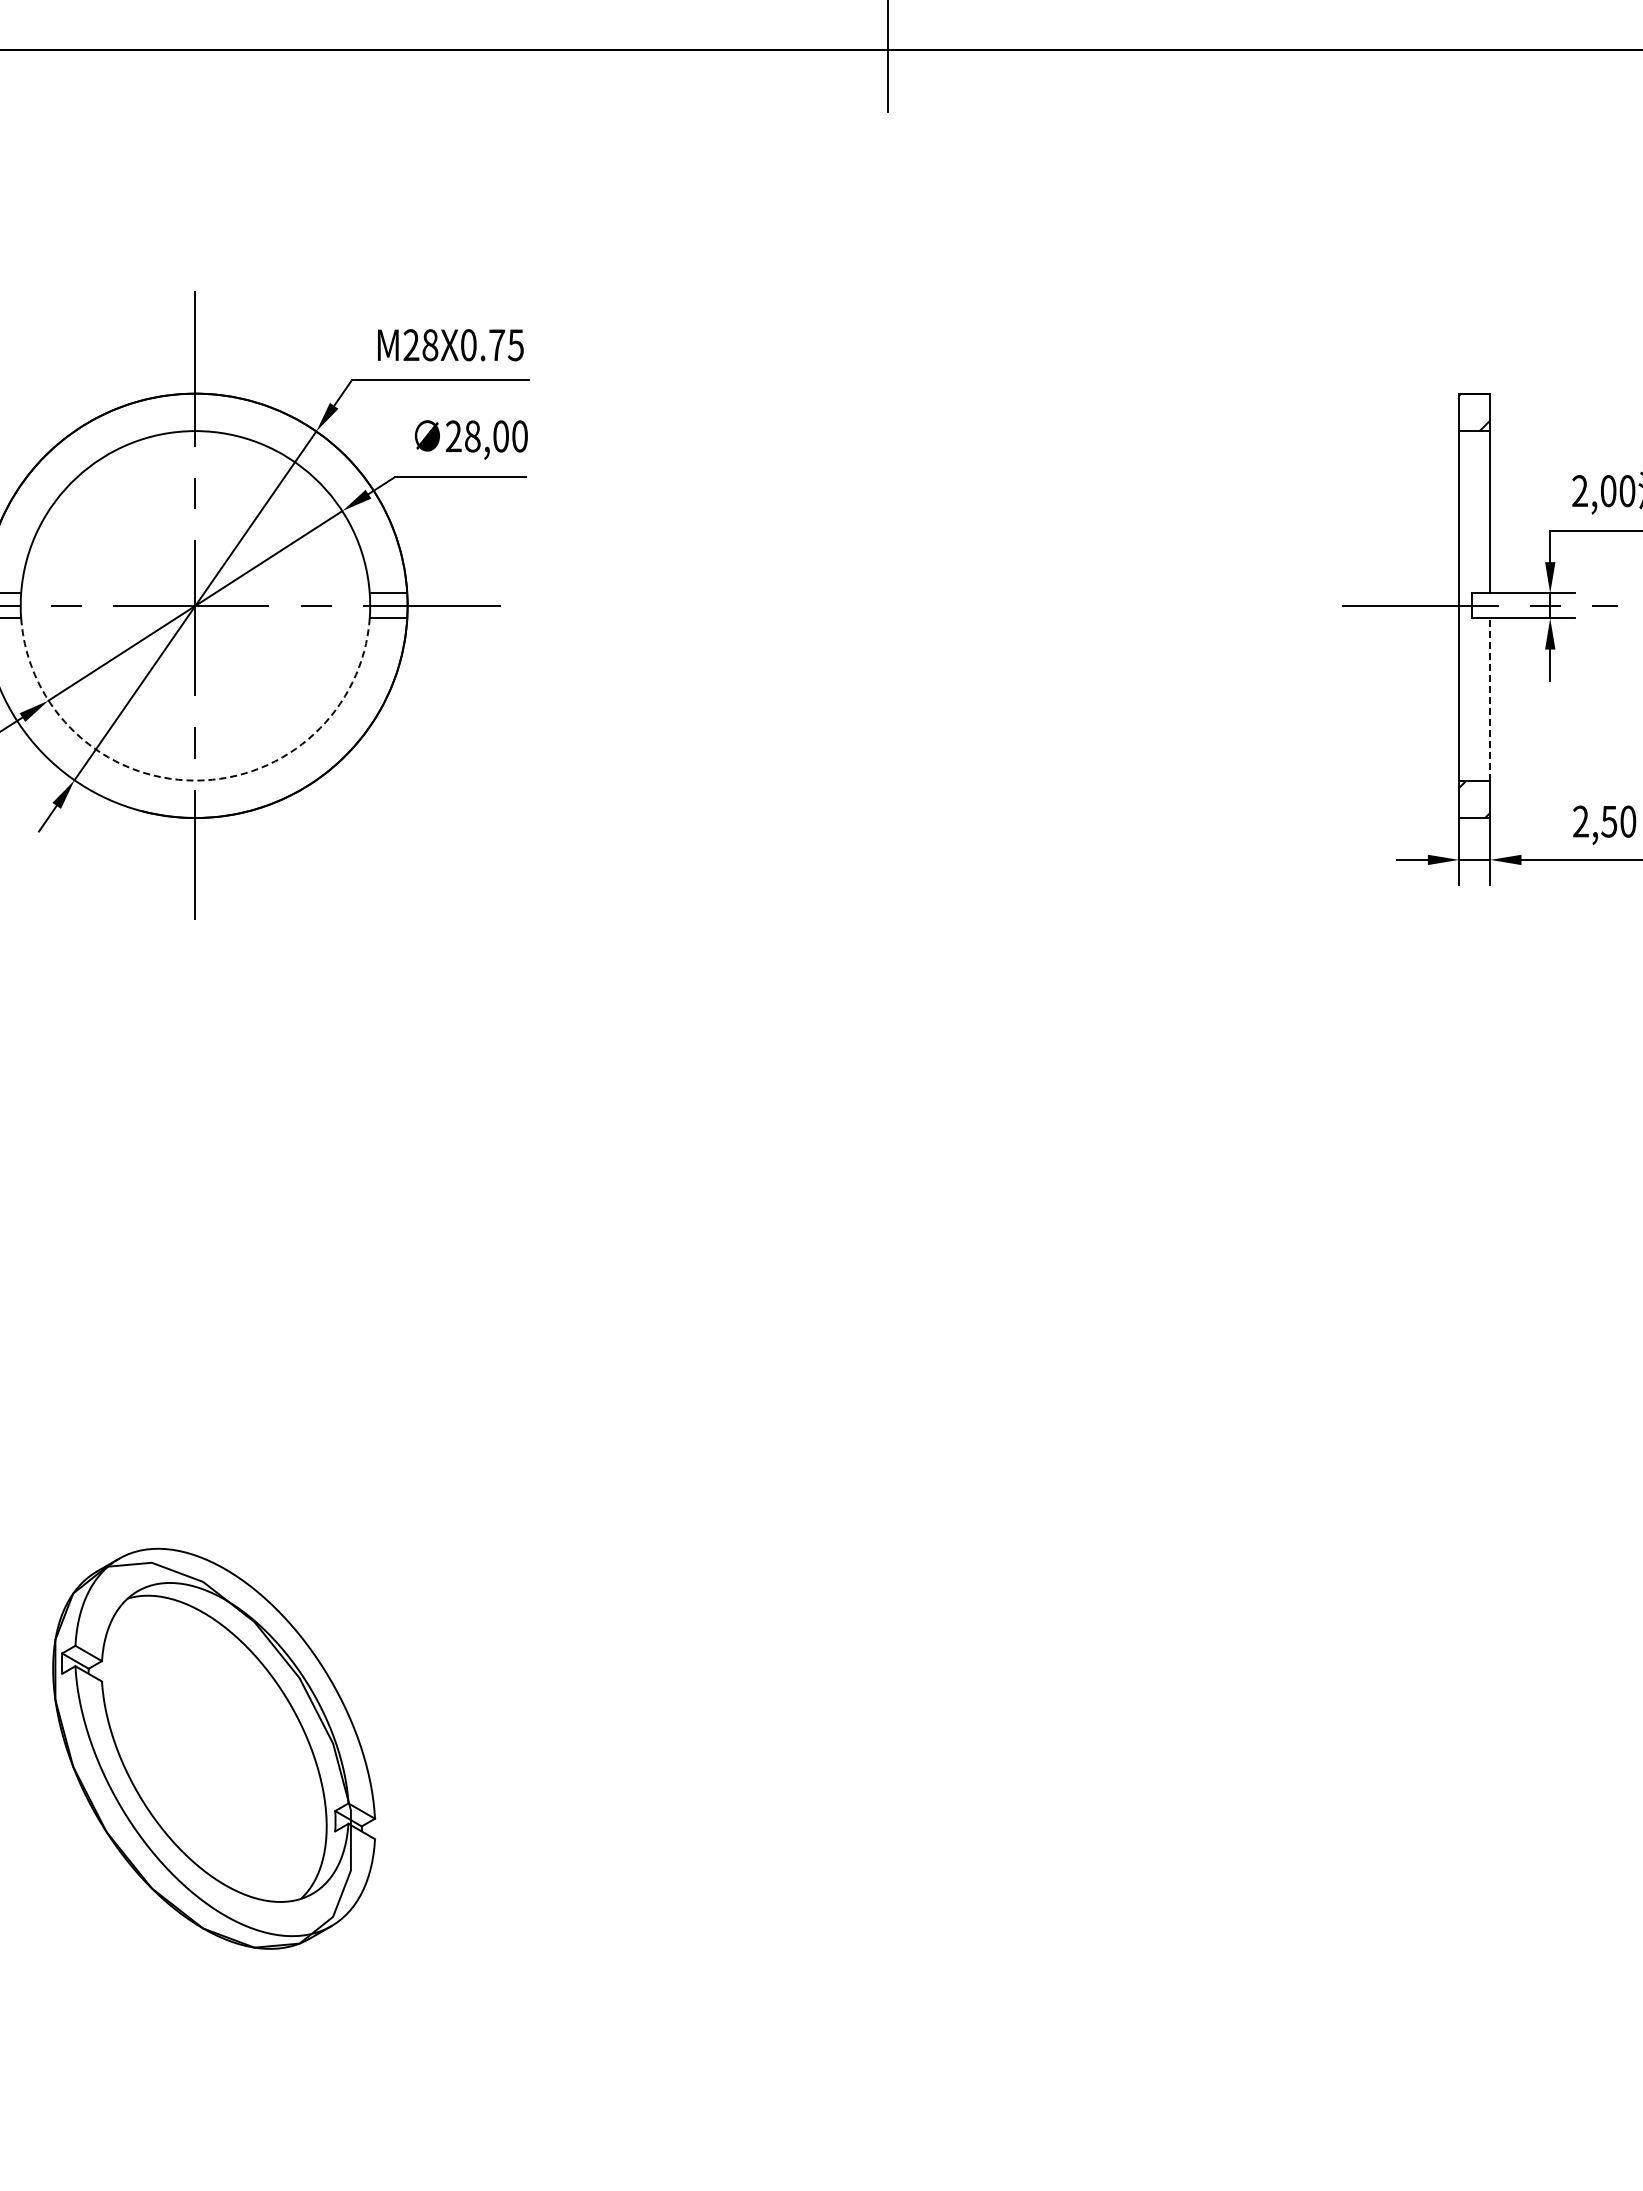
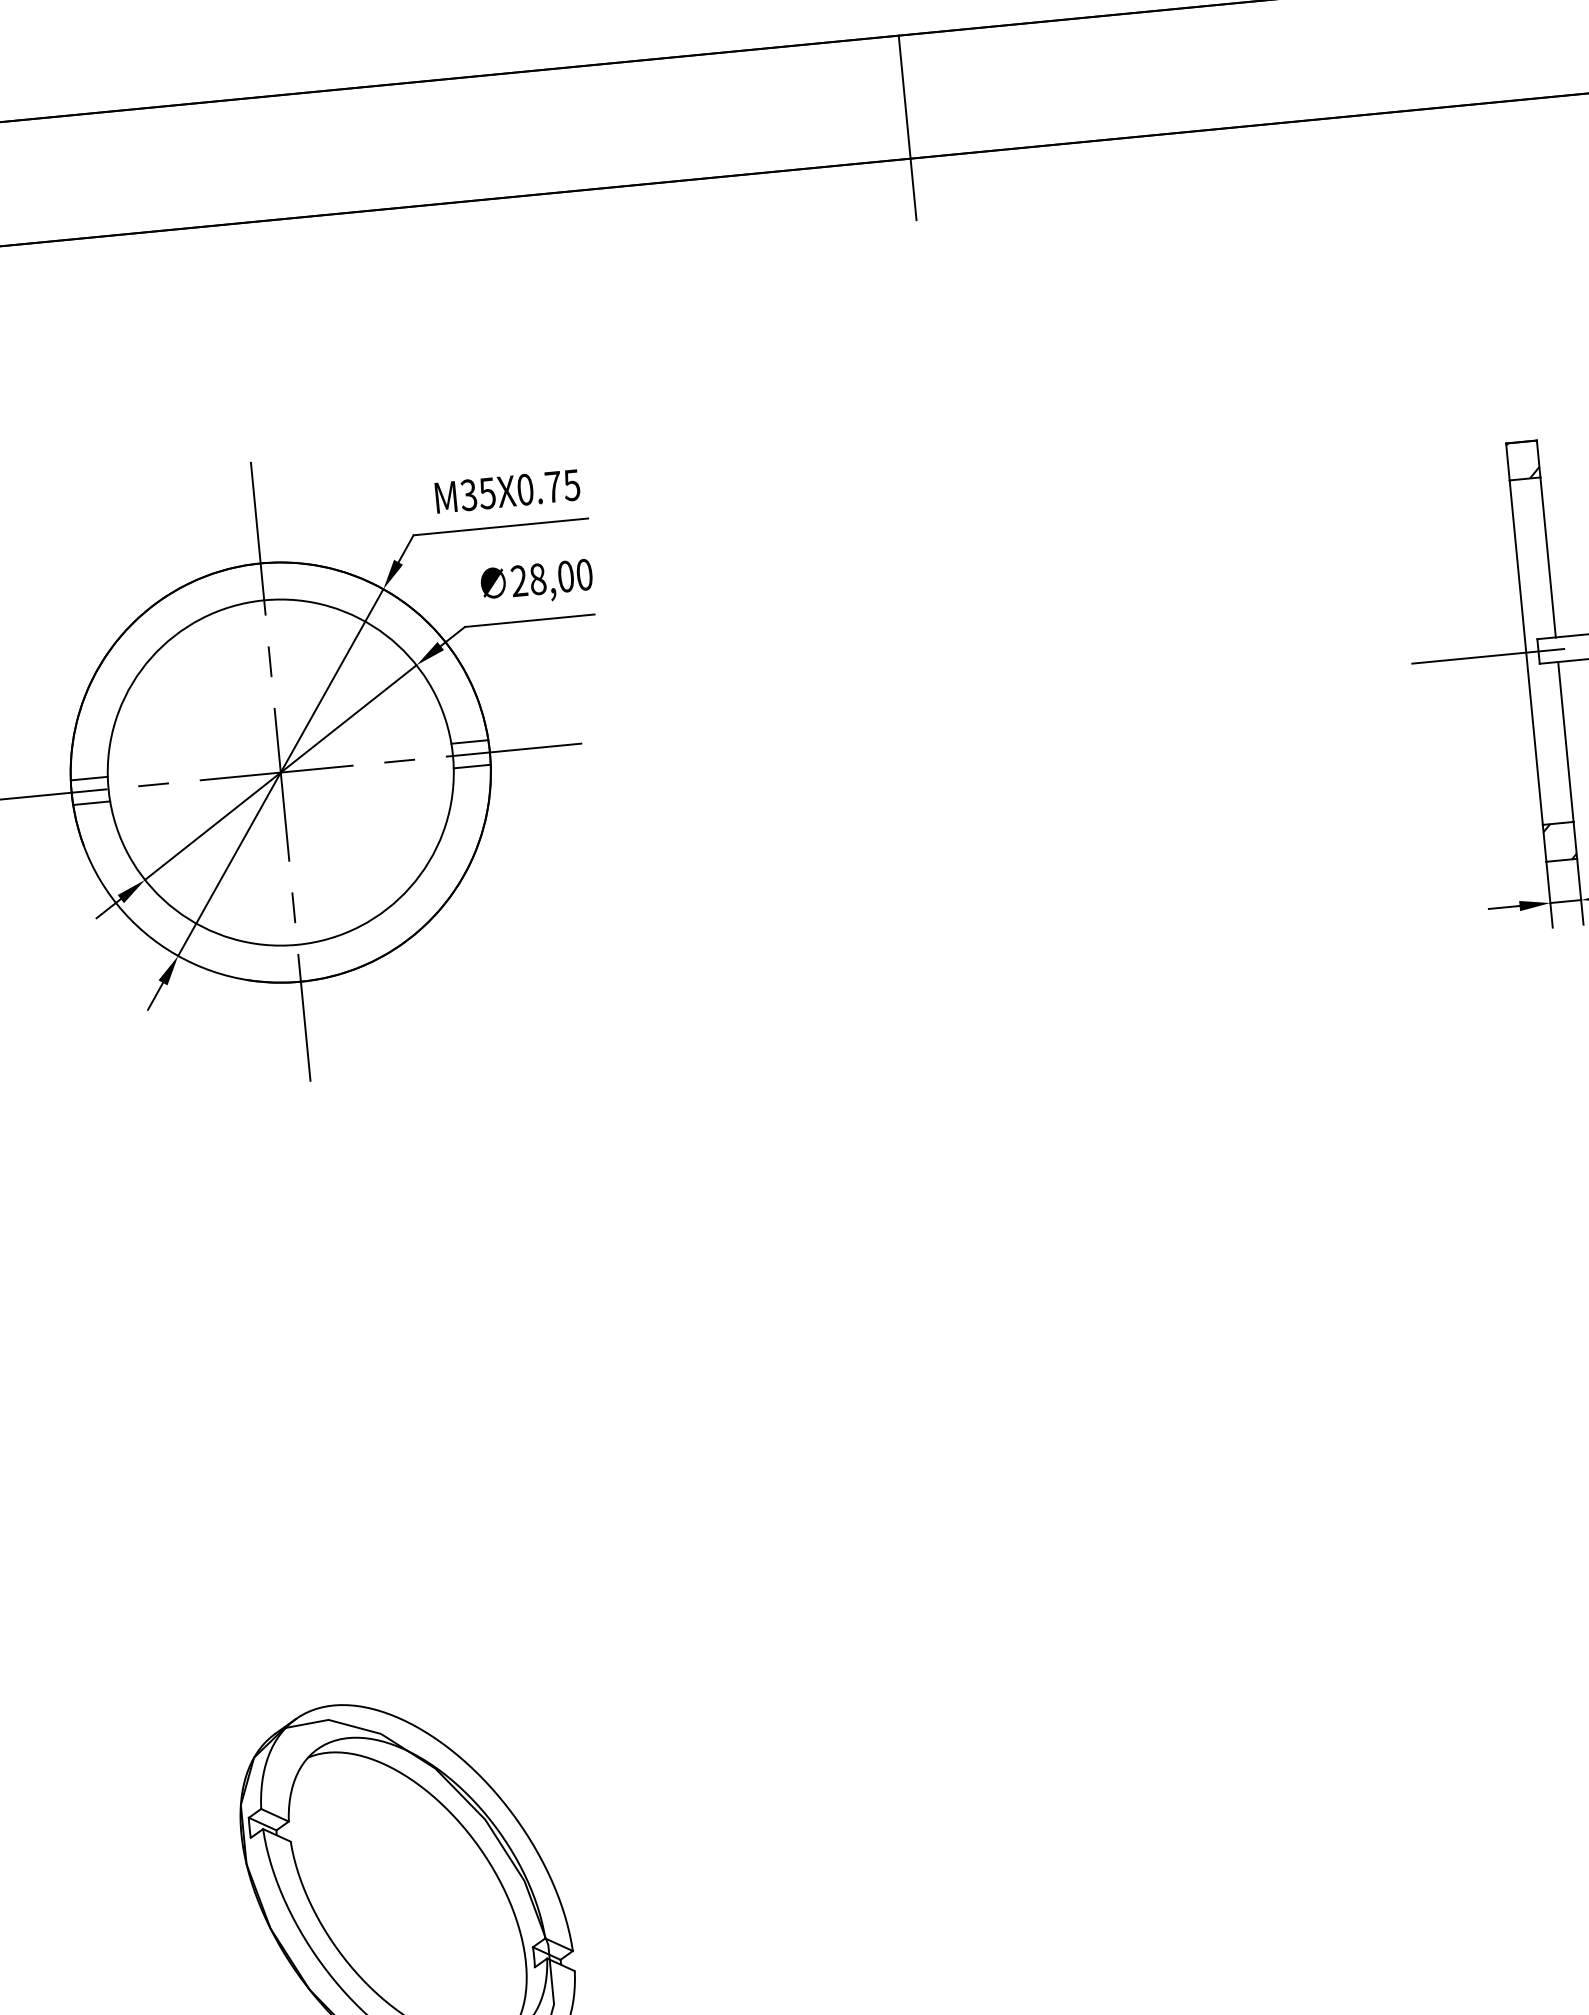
text: (420, 345) -> (477, 494), M28X0.75 -> M35X0.75
line: (1490, 698) -> (1566, 740), dashed -> solid
arc: (195, 780) -> (297, 944), dashed -> solid

